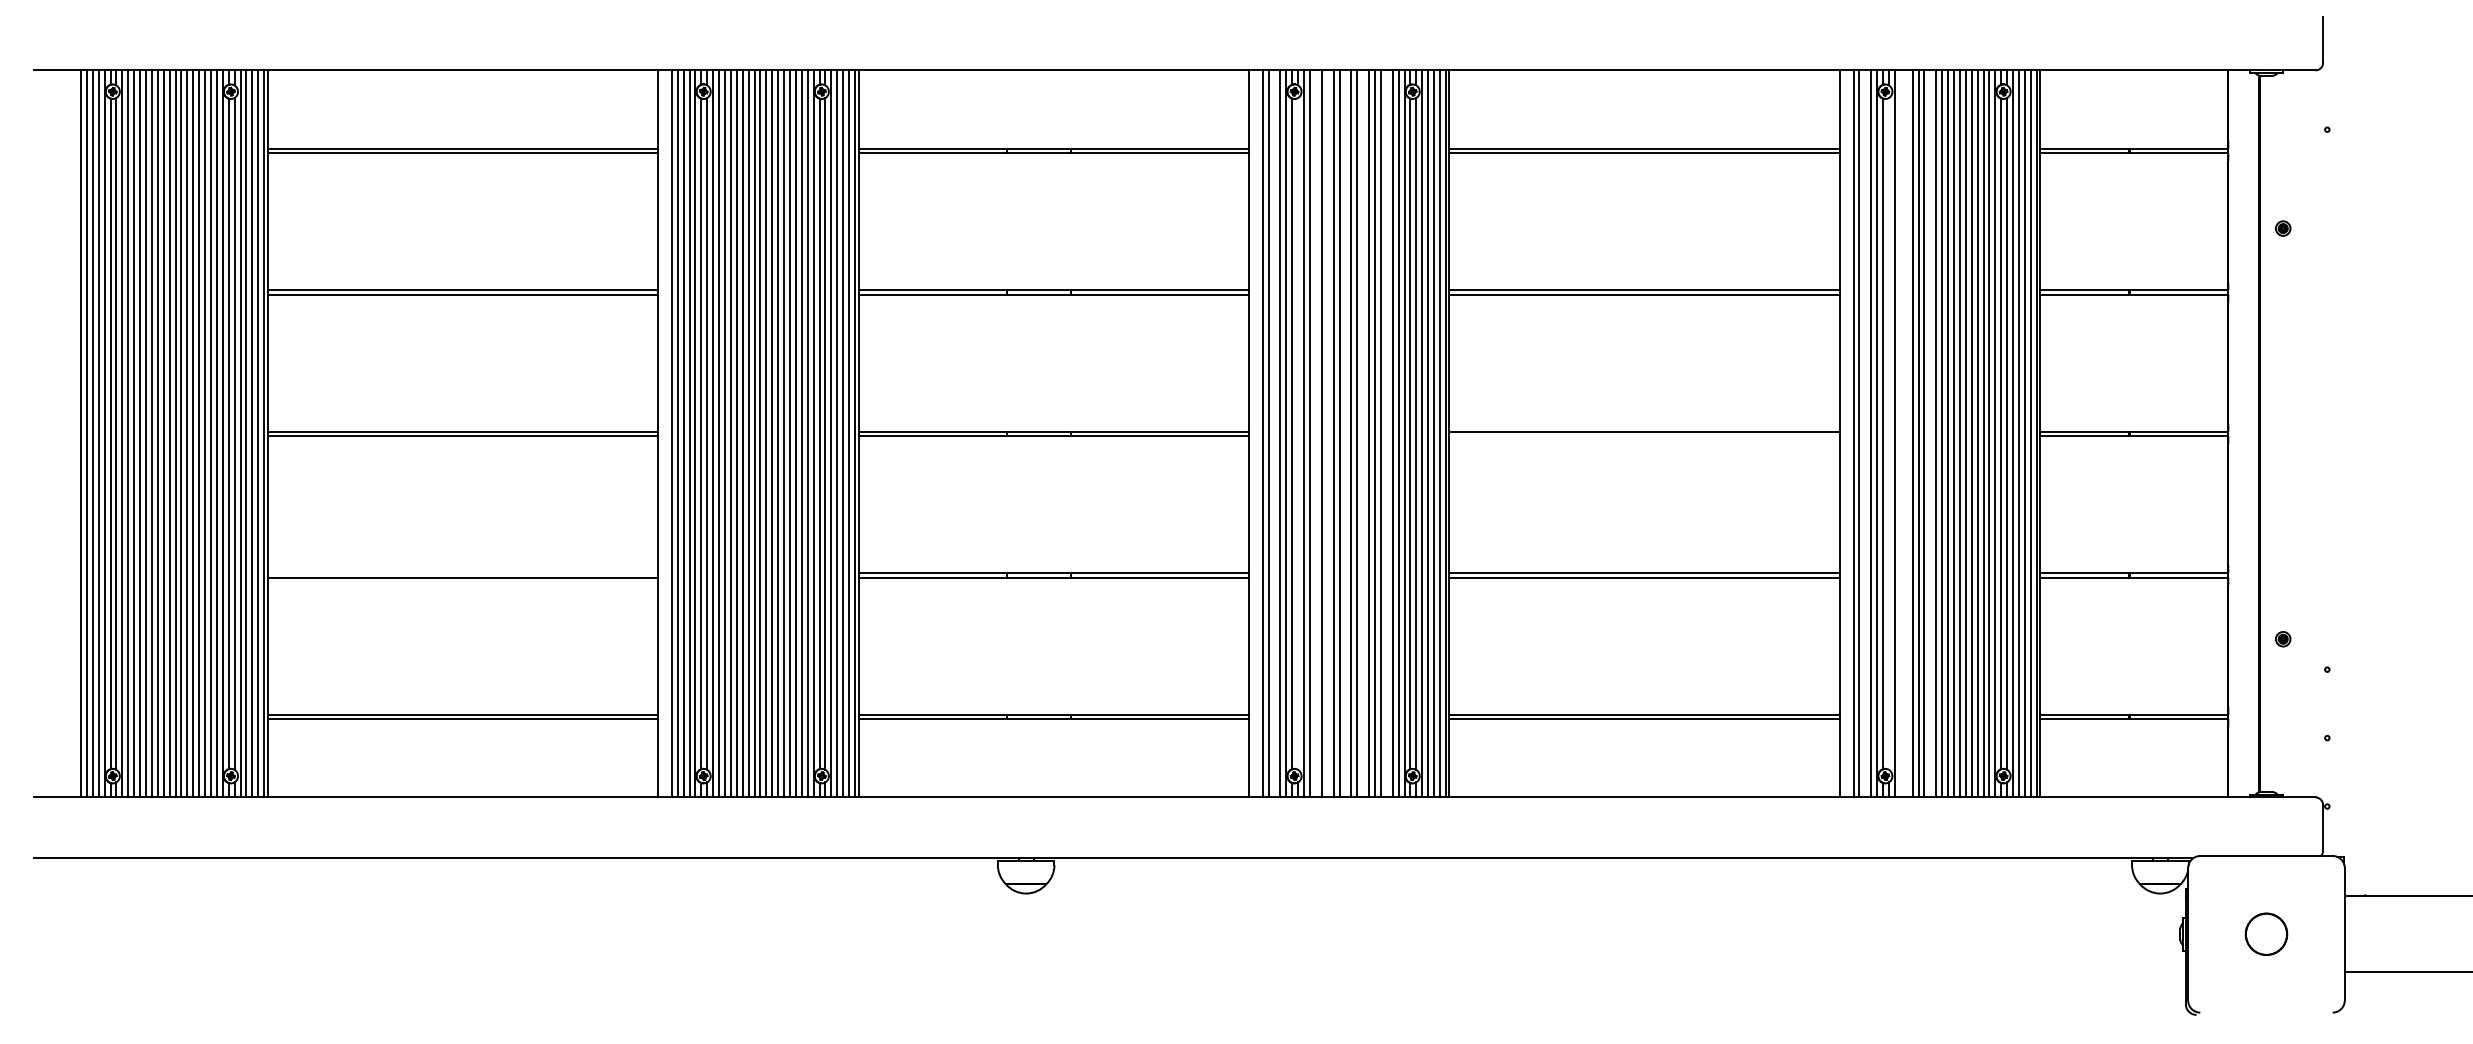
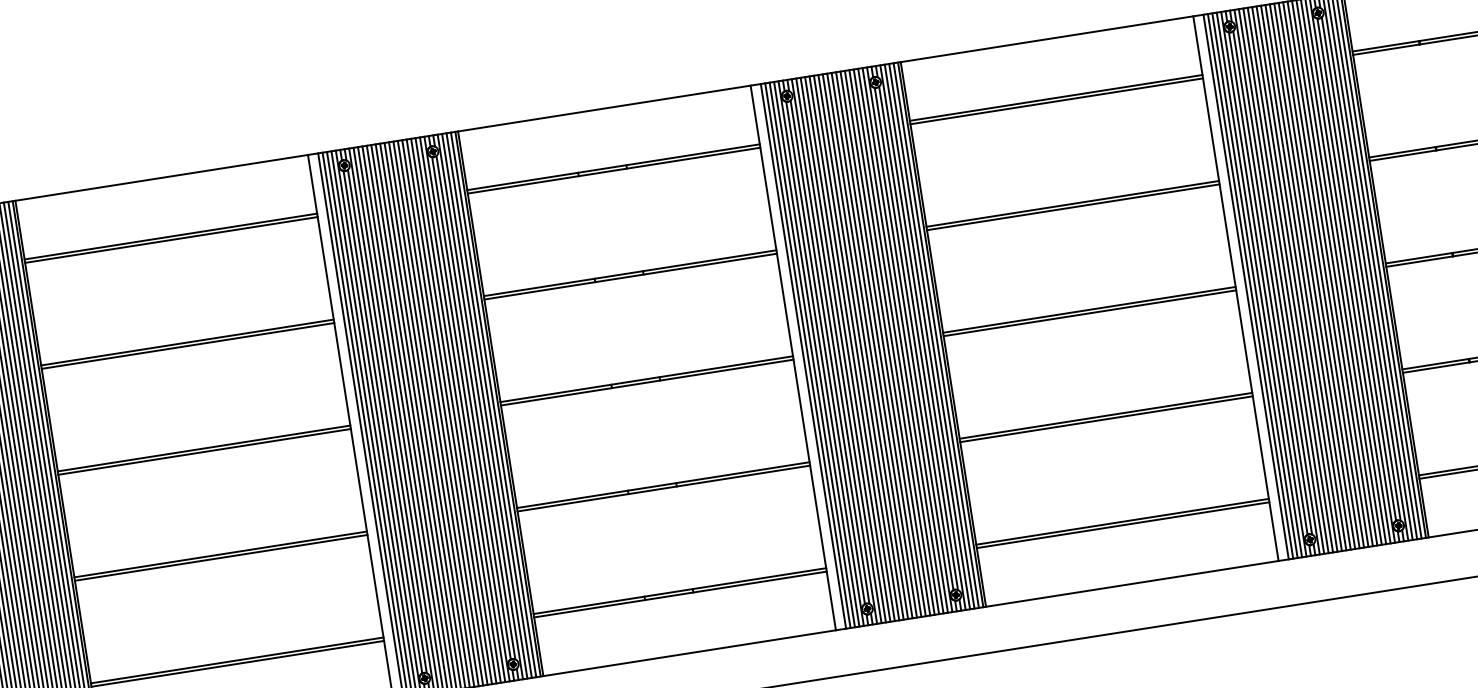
line: (1274, 433) -> (812, 354), added
line: (1298, 433) -> (830, 351), added
line: (1315, 433) -> (842, 349), added
line: (1327, 433) -> (851, 348), added
line: (1345, 433) -> (865, 346), added
line: (1363, 433) -> (878, 344), added
line: (1386, 433) -> (896, 341), added
line: (1865, 433) -> (1255, 285), added
line: (1889, 433) -> (1273, 282), added
line: (1900, 433) -> (1281, 281), added
line: (1906, 433) -> (1285, 280), added
line: (1930, 433) -> (1303, 277), added
line: (1644, 436) -> (1089, 313), added
line: (462, 573) -> (220, 554), added

